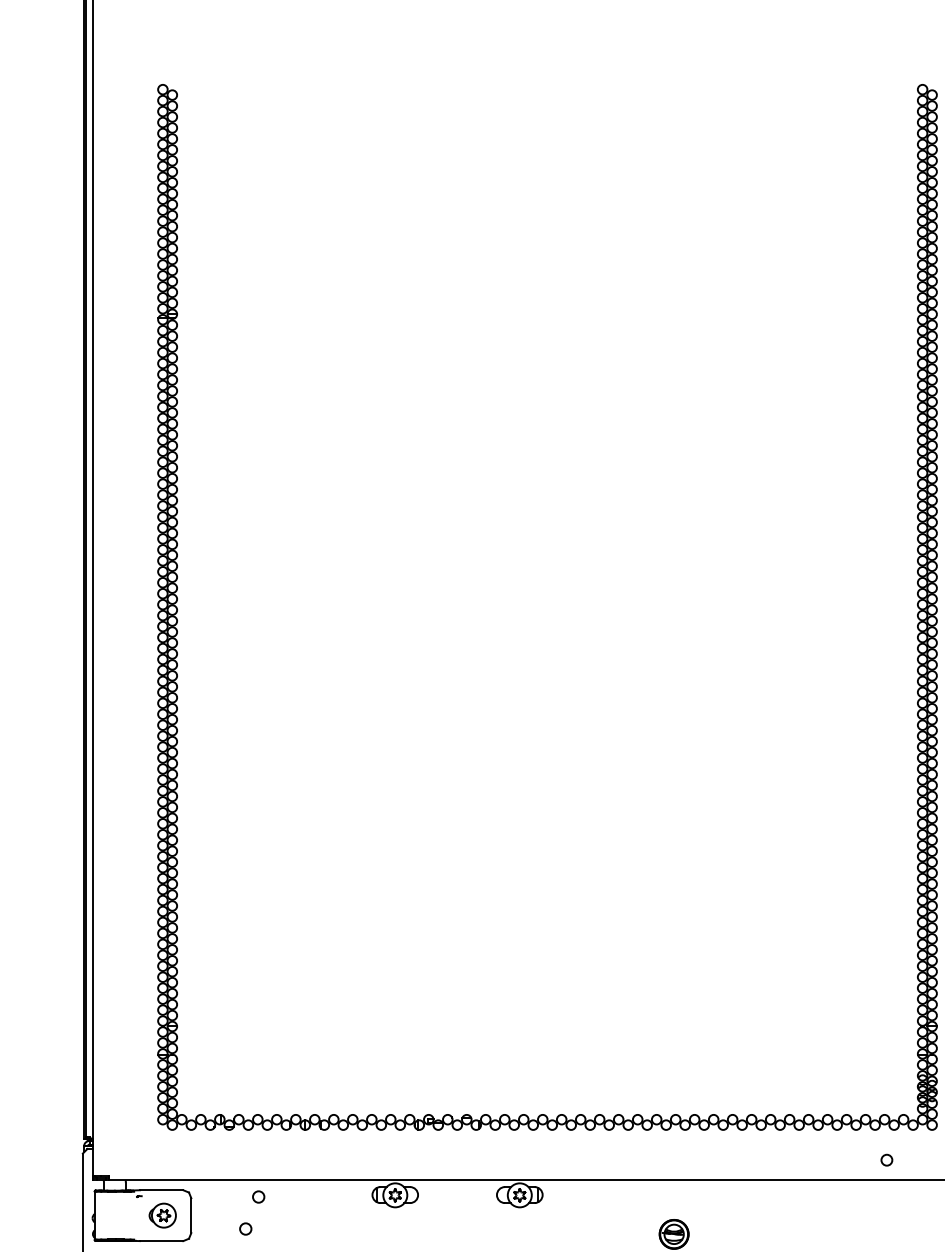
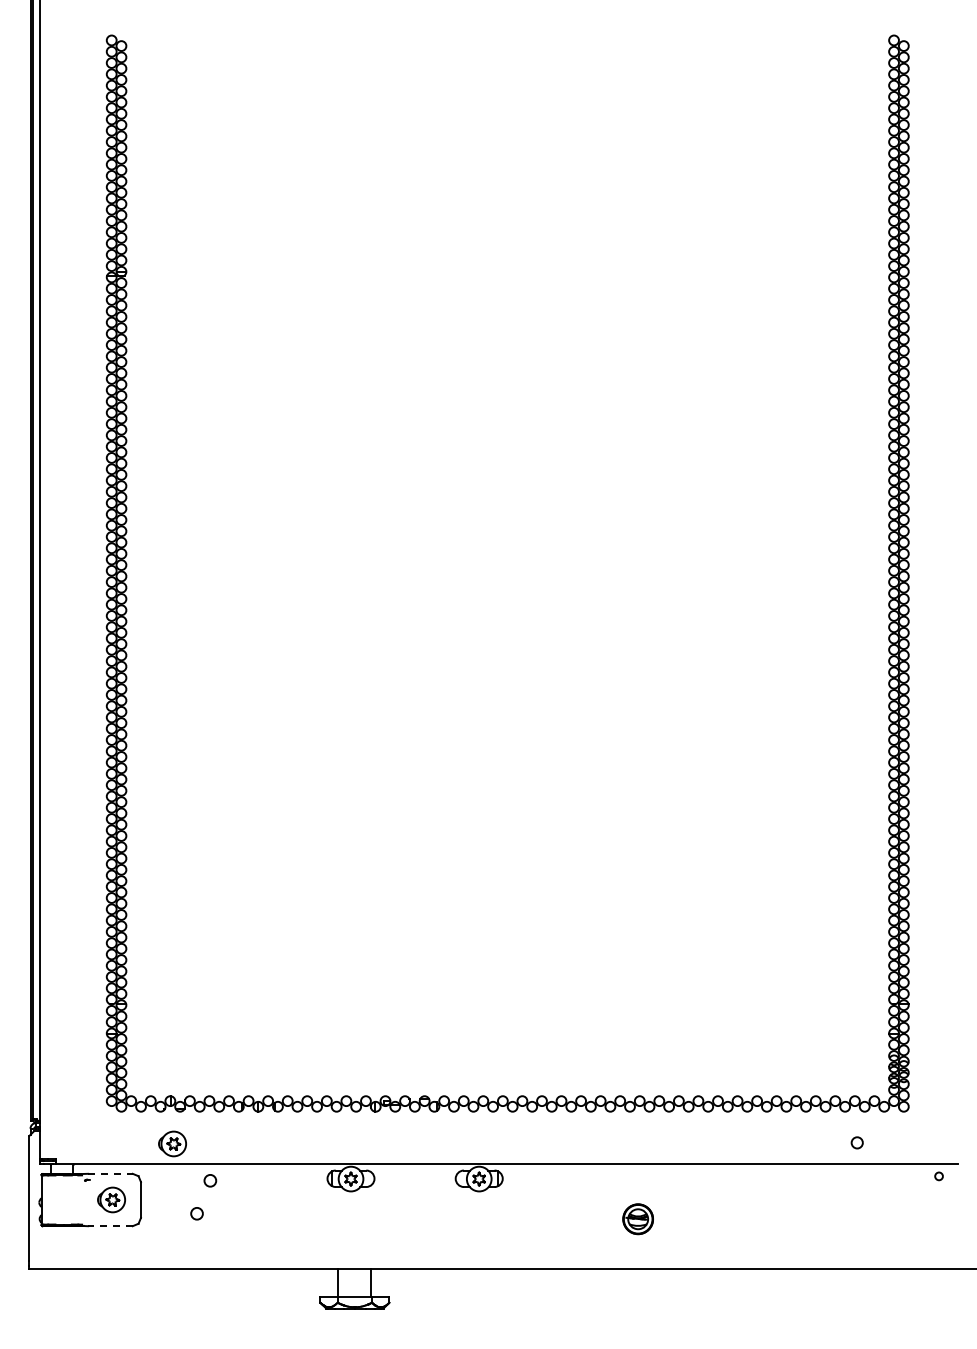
part: (221, 1160) -> (172, 1143), added
line: (161, 1189) -> (110, 1173), solid -> dashed
line: (160, 1241) -> (109, 1226), solid -> dashed

